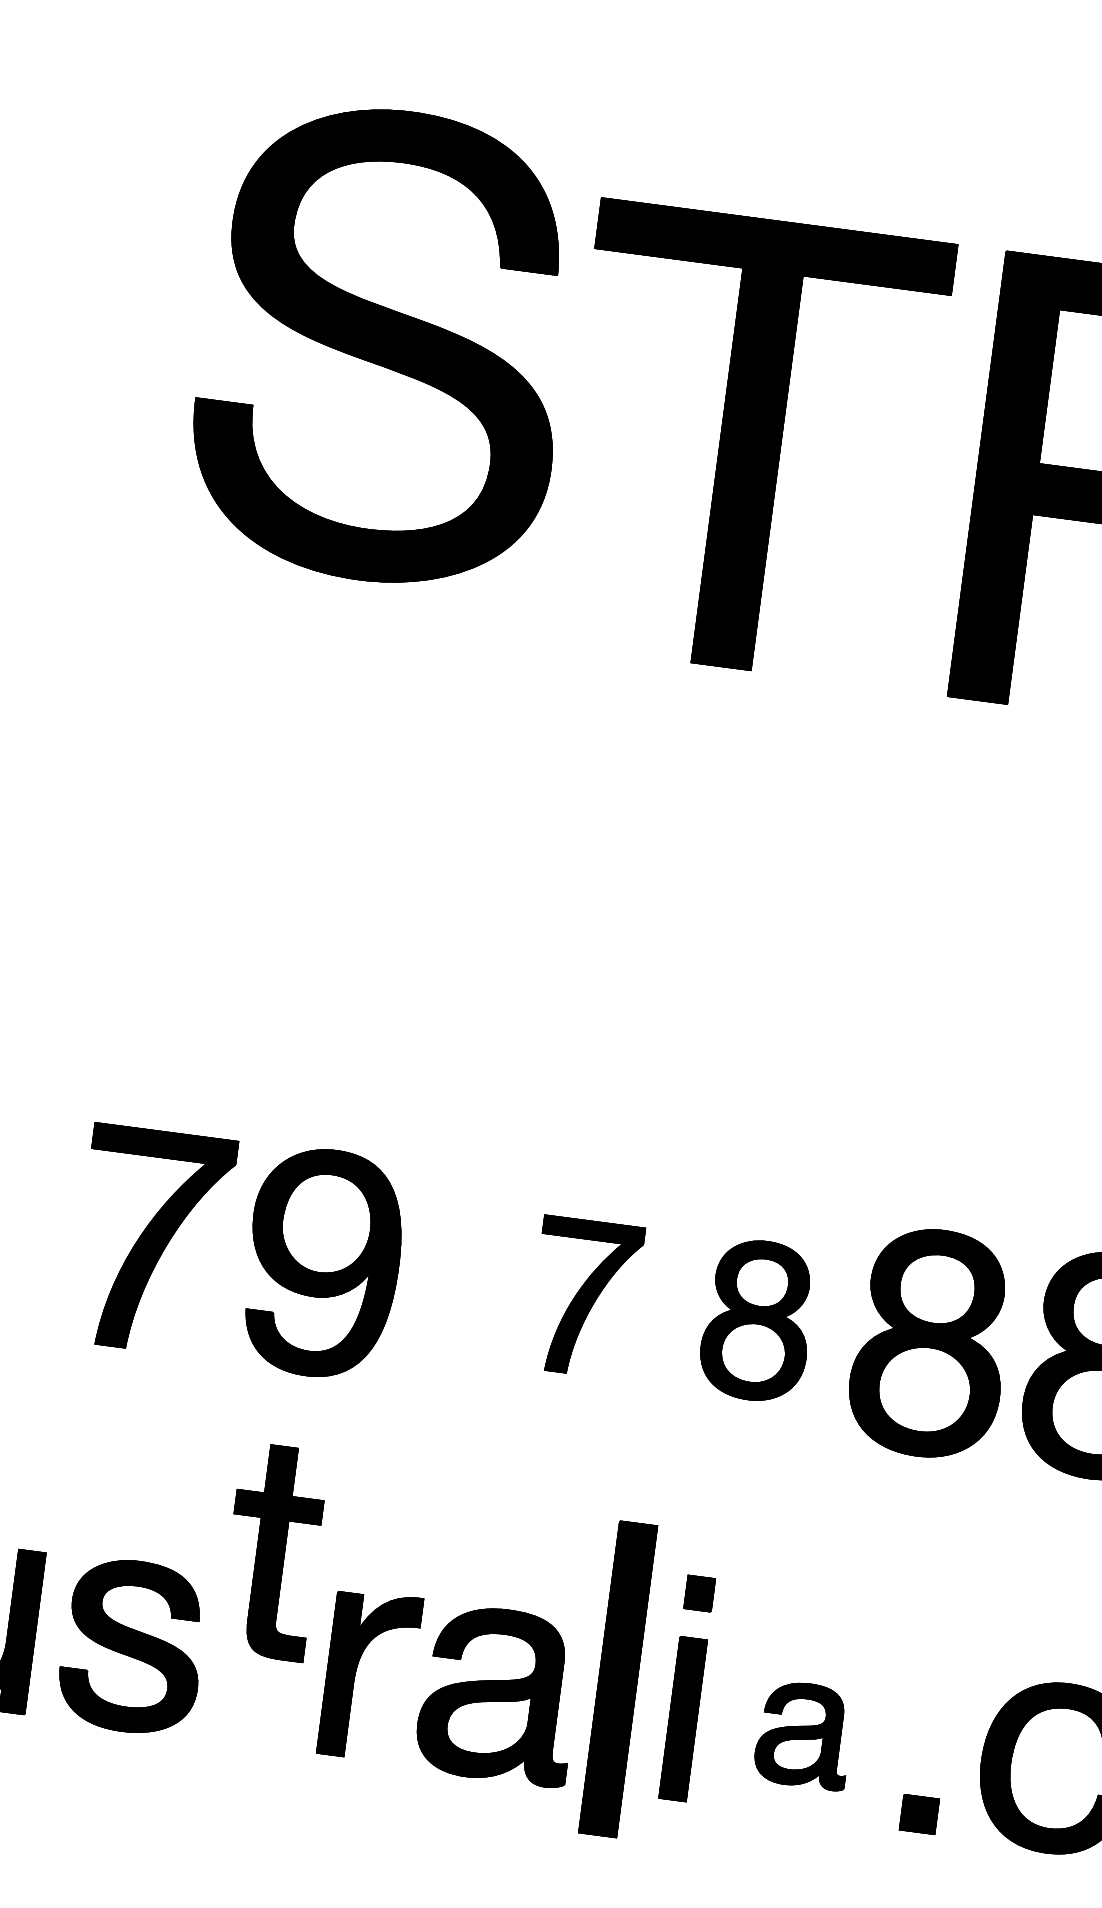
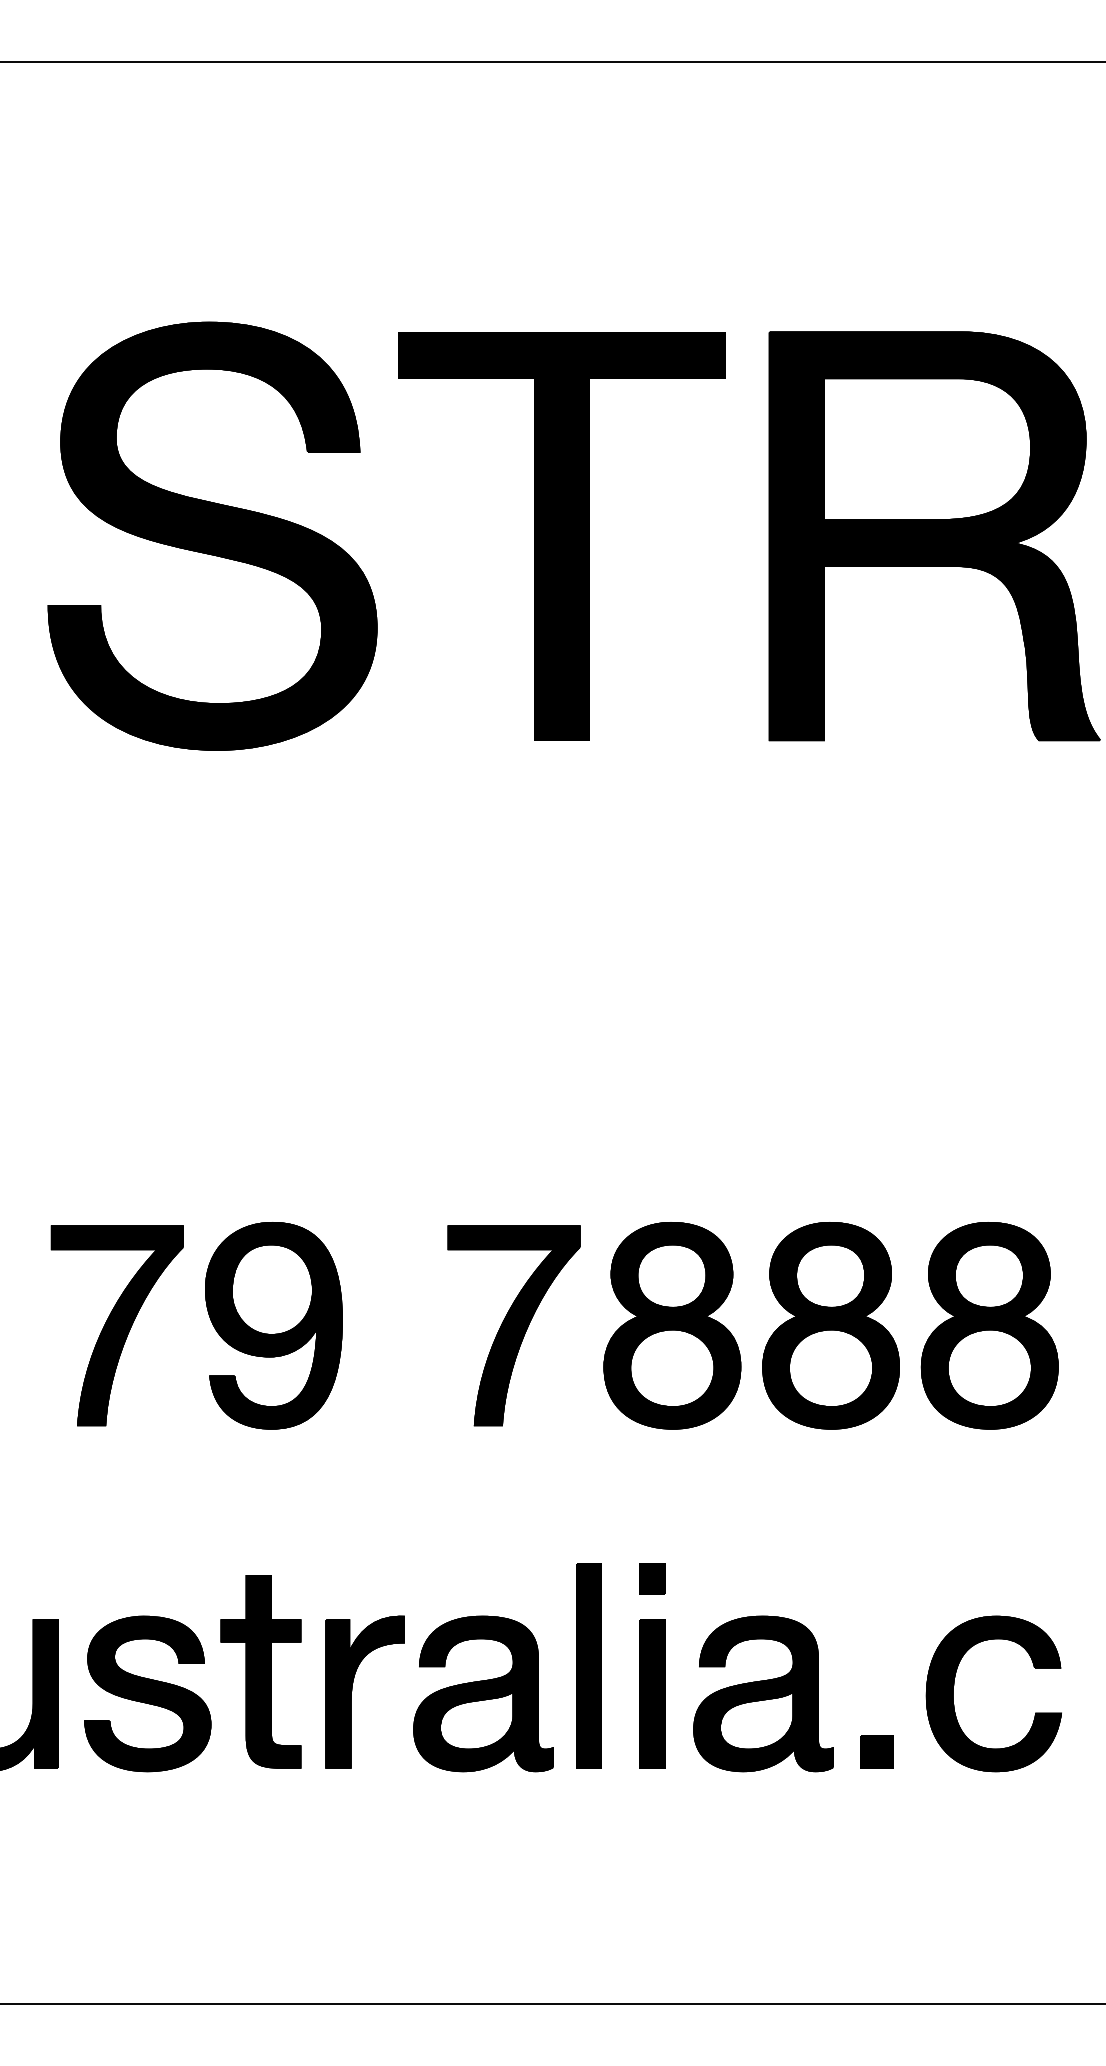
part: (384, 345) -> (212, 535), moved
part: (584, 1297) -> (513, 1325), size x1.43
part: (757, 1320) -> (672, 1325), size x1.43
part: (272, 1551) -> (260, 1671), moved
part: (617, 1678) -> (588, 1665), size x0.71
part: (804, 1734) -> (763, 1693), size x1.67

